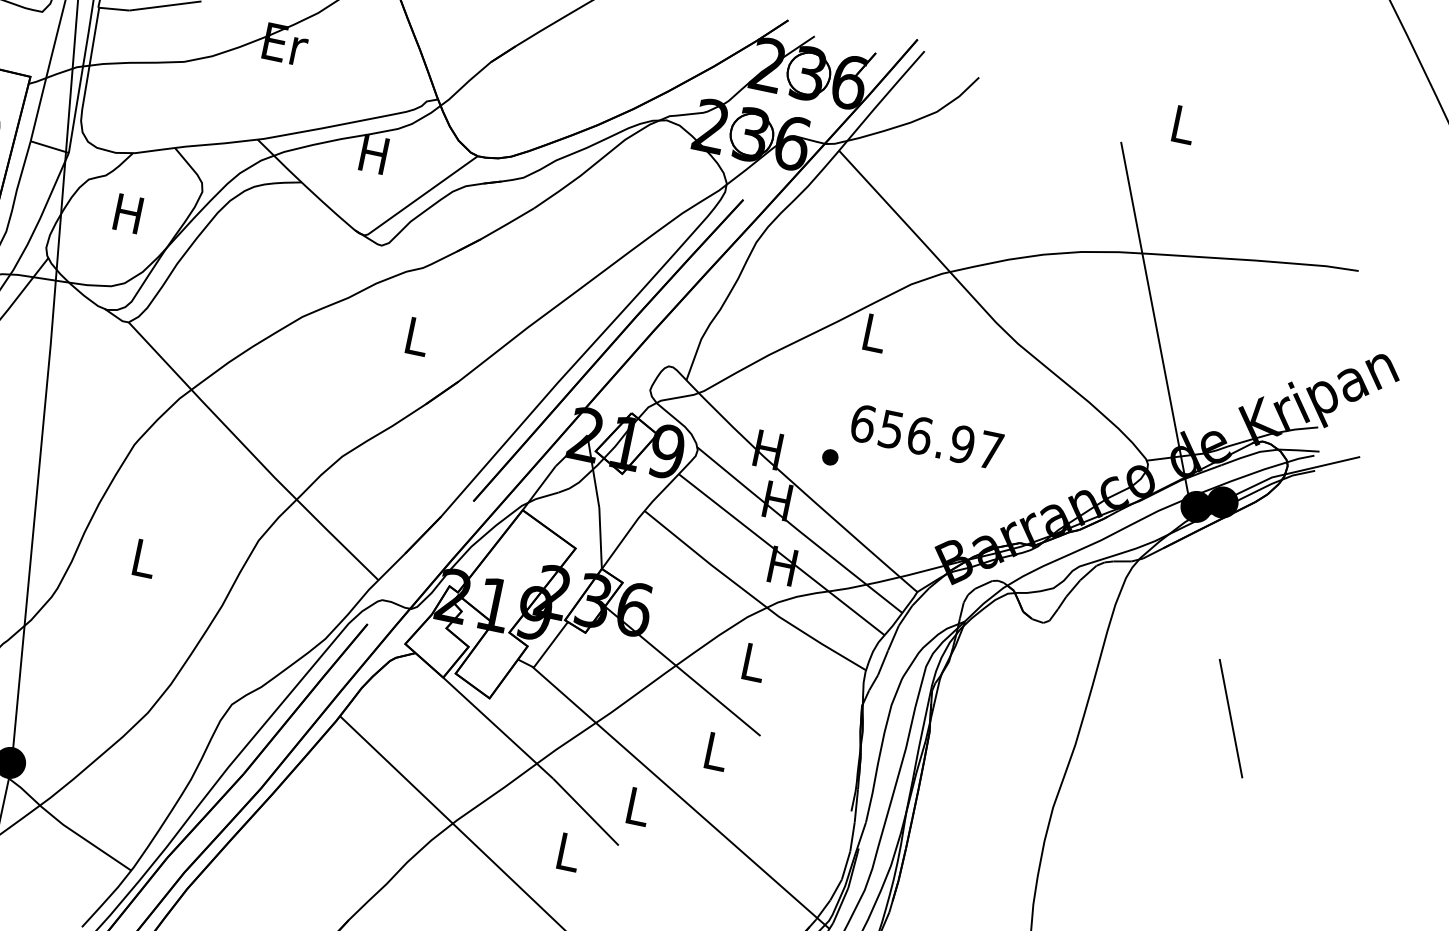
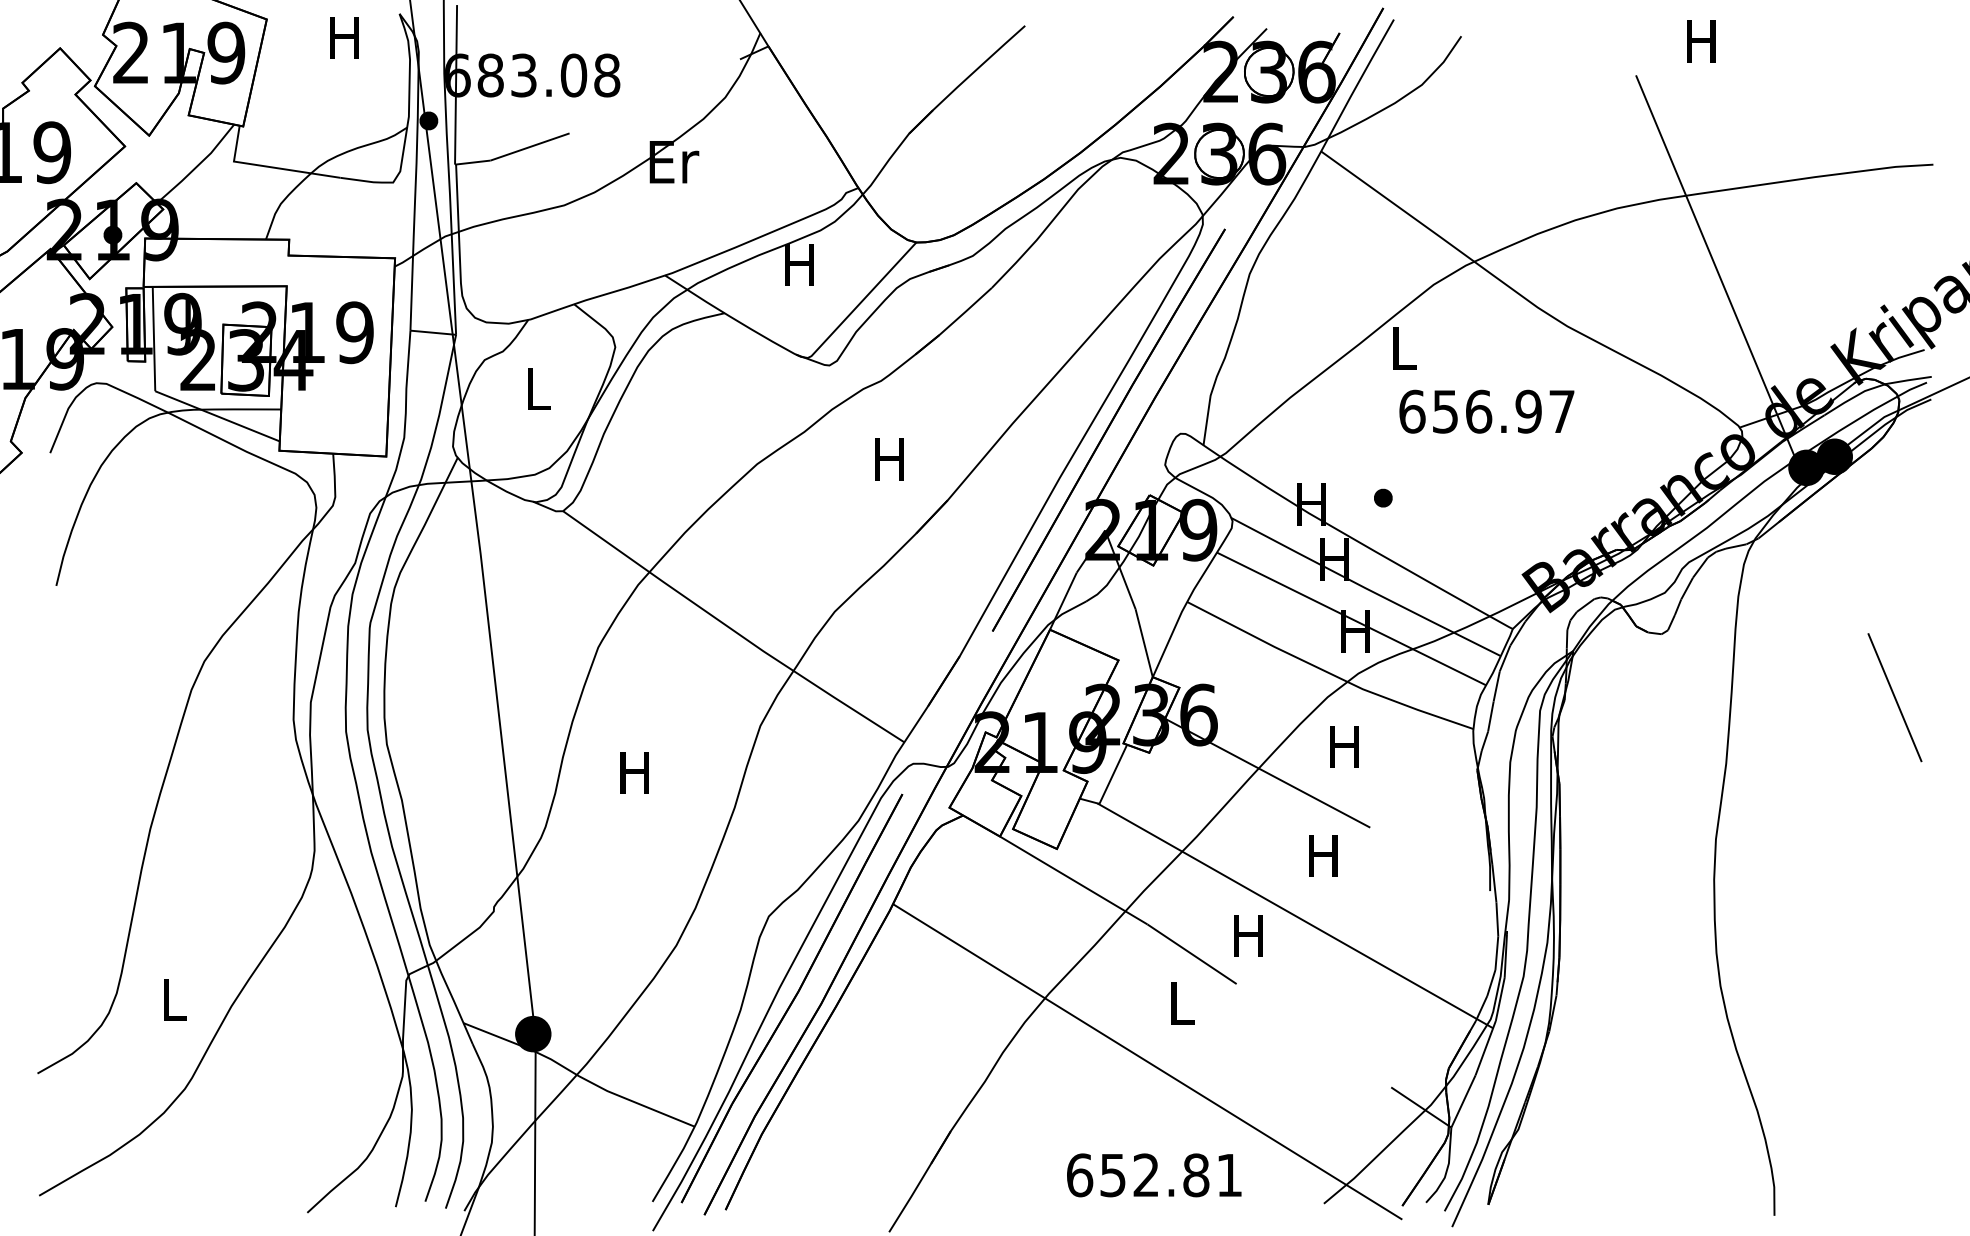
text: (1182, 124) -> (1701, 41), L -> H
text: (128, 213) -> (537, 388), H -> L
text: (416, 336) -> (889, 459), L -> H
text: (926, 436) -> (1486, 411), moved
text: (143, 557) -> (634, 772), L -> H
text: (752, 662) -> (1344, 746), L -> H
text: (715, 751) -> (1323, 855), L -> H
text: (637, 806) -> (1248, 935), L -> H

